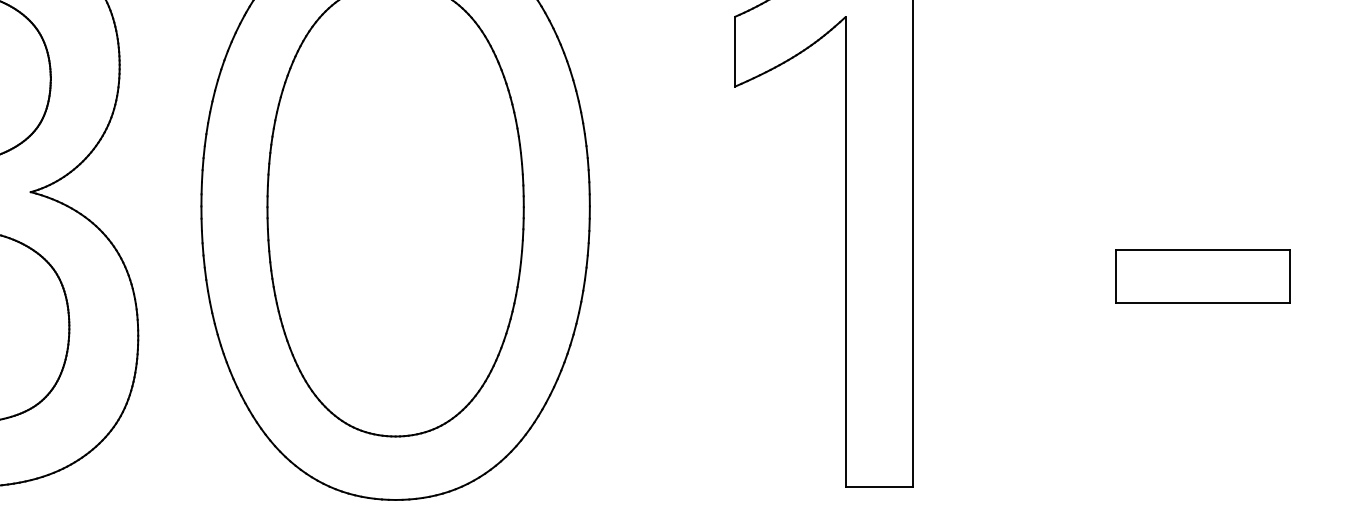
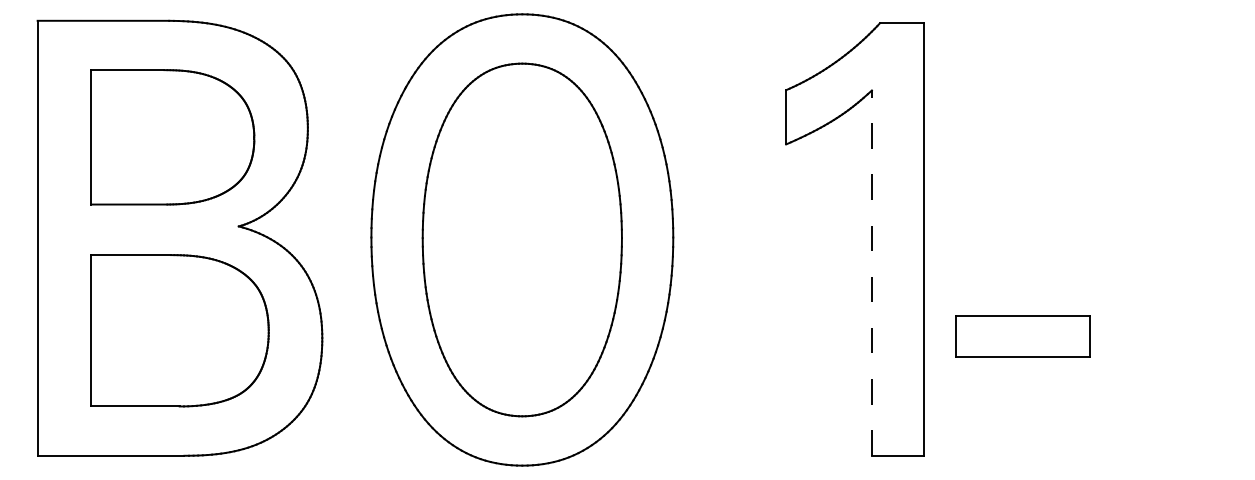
line: (844, 252) -> (871, 273), solid -> dashed
part: (1202, 277) -> (1022, 336), moved

